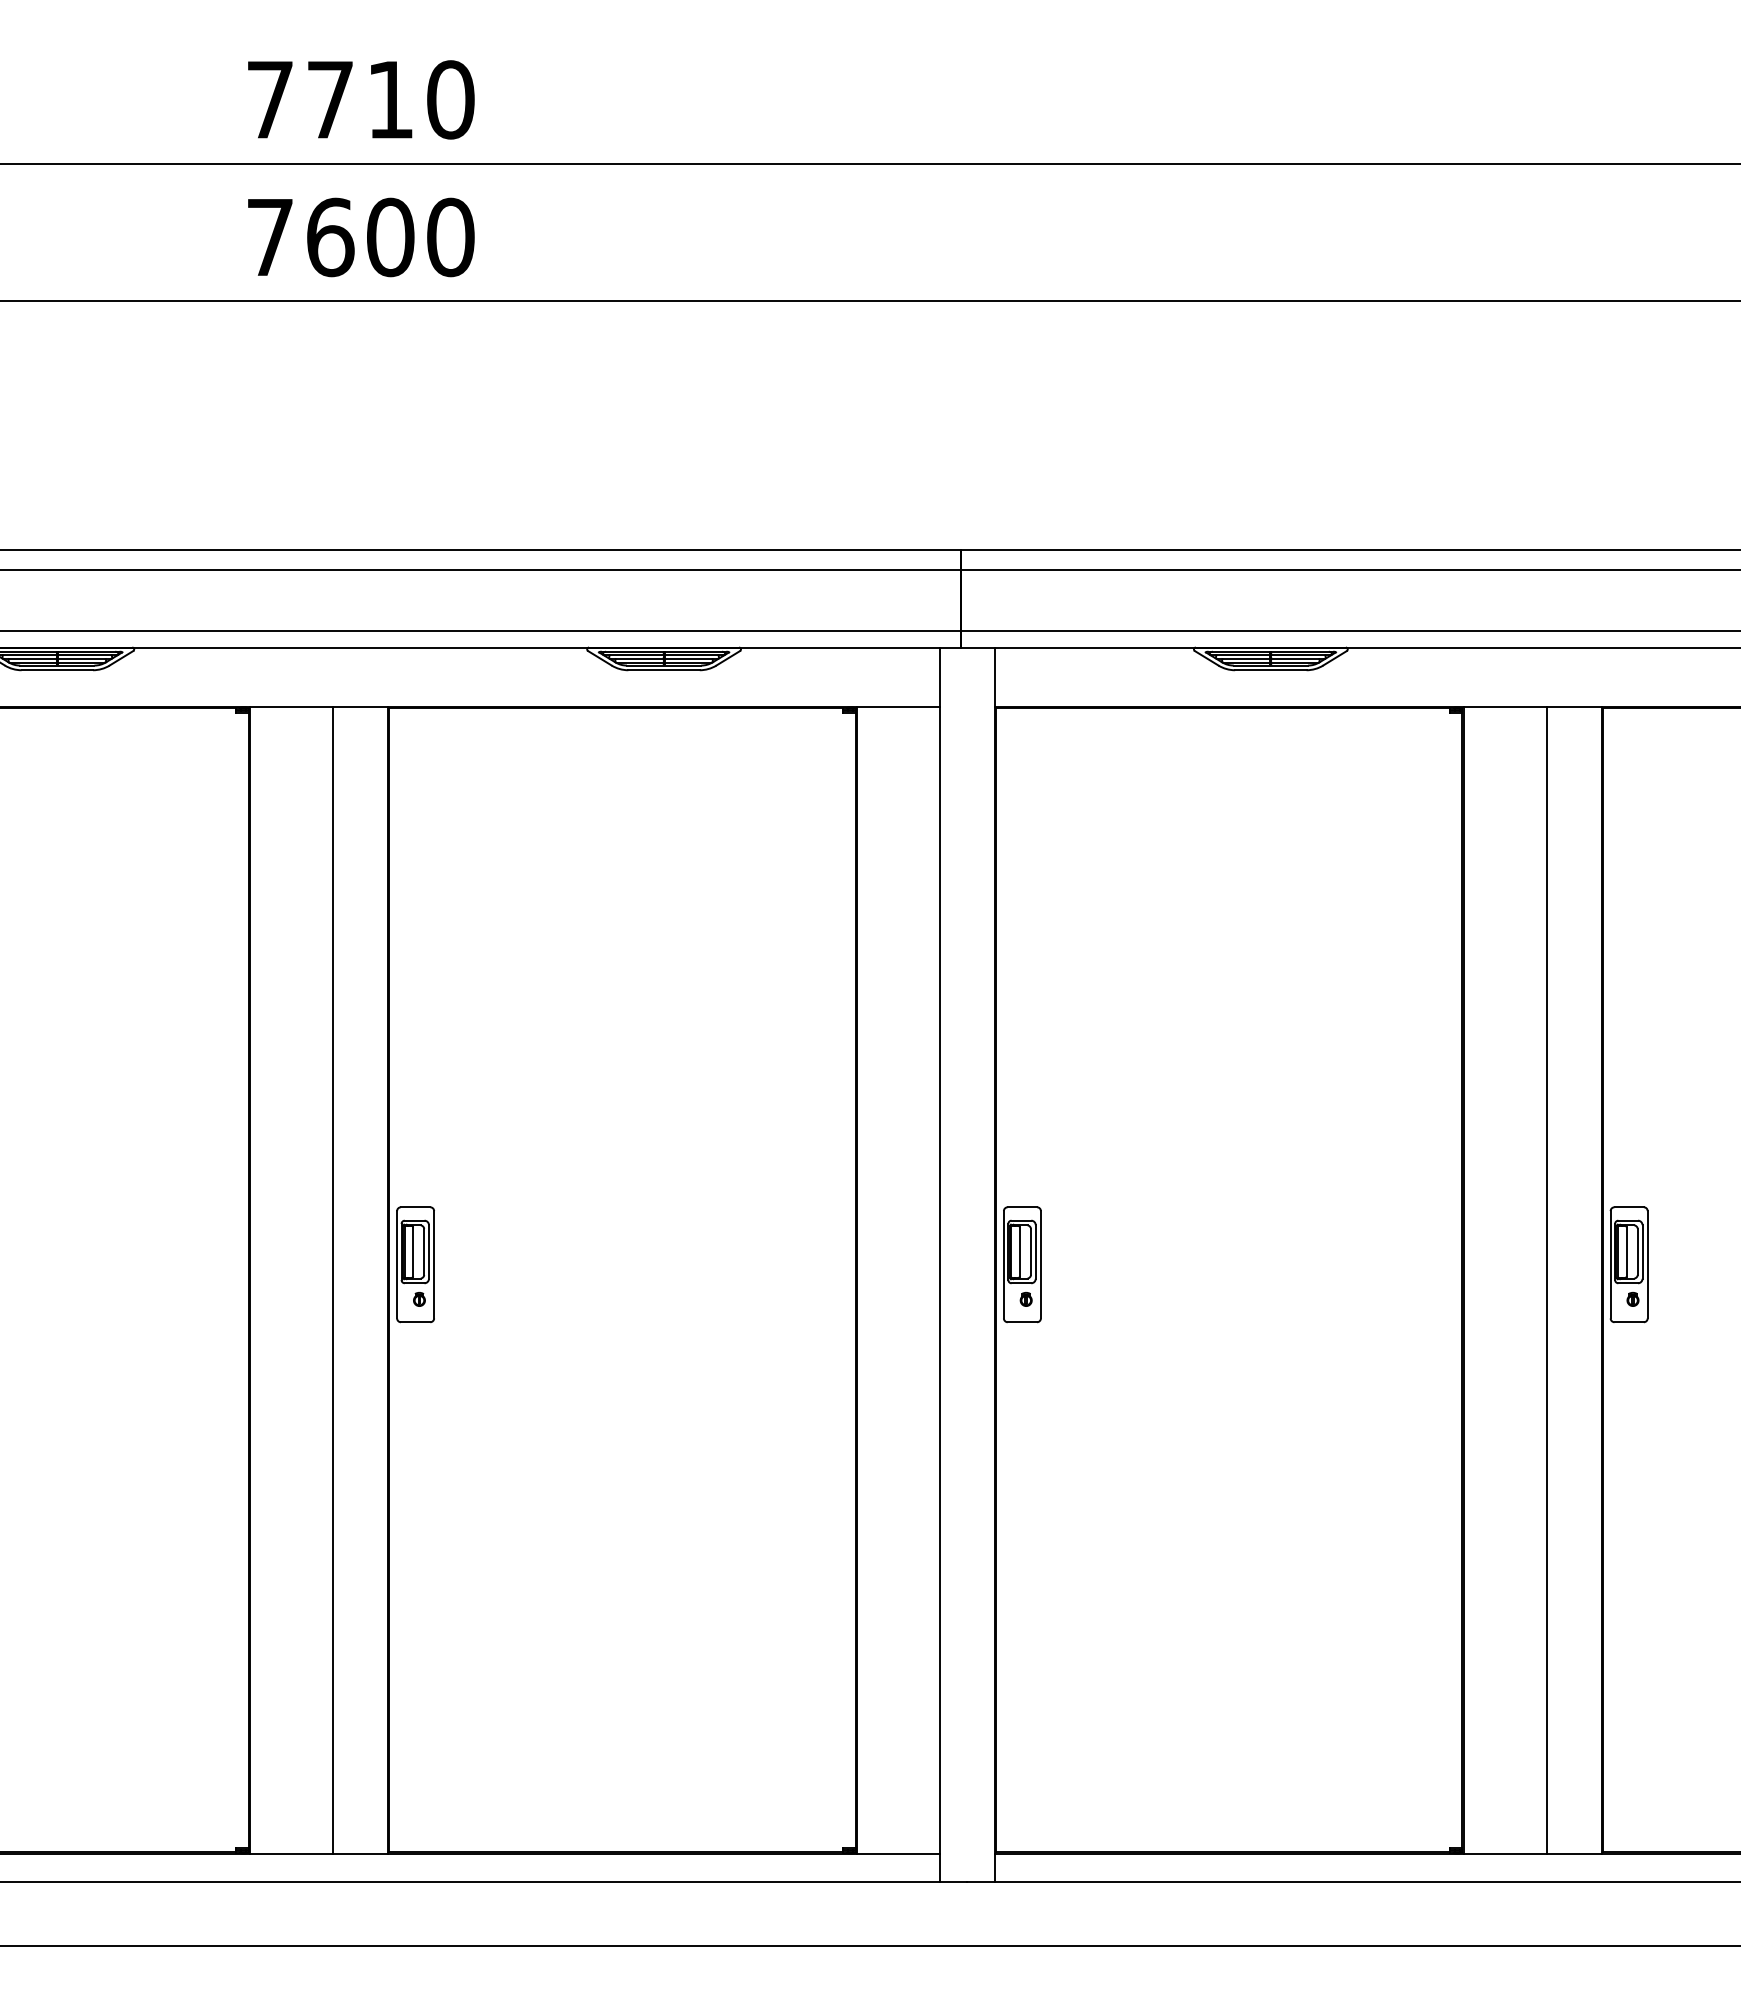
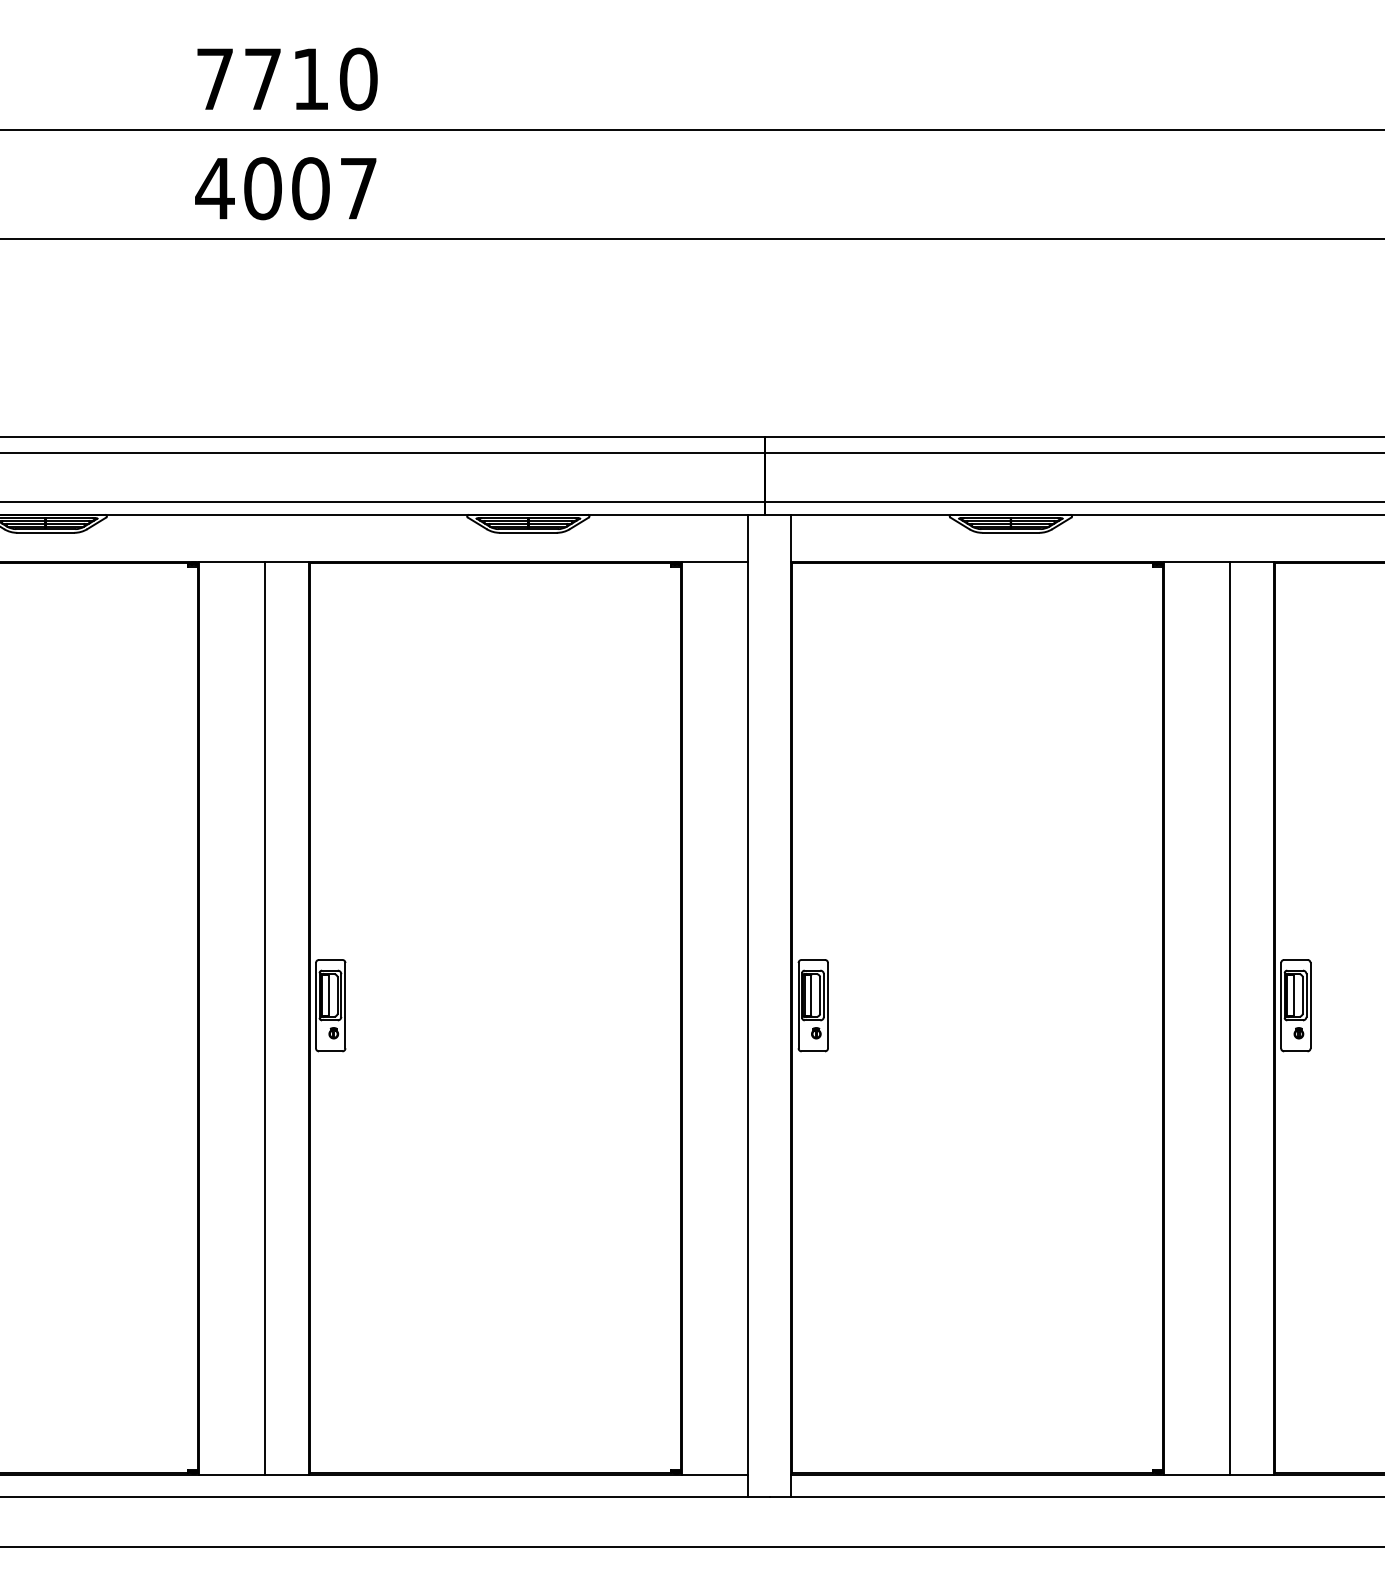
text: (359, 237) -> (286, 188), 7600 -> 4007

